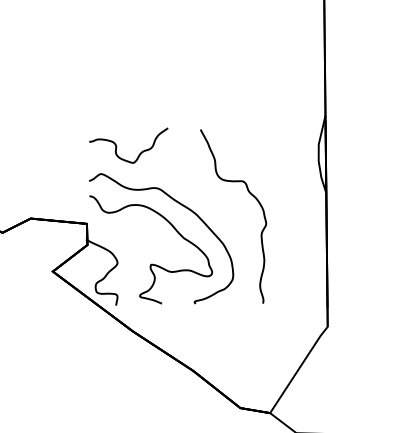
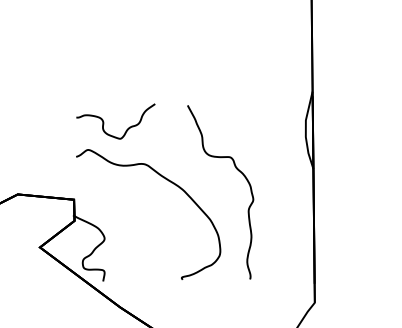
curve: (151, 263) -> (138, 239), removed

